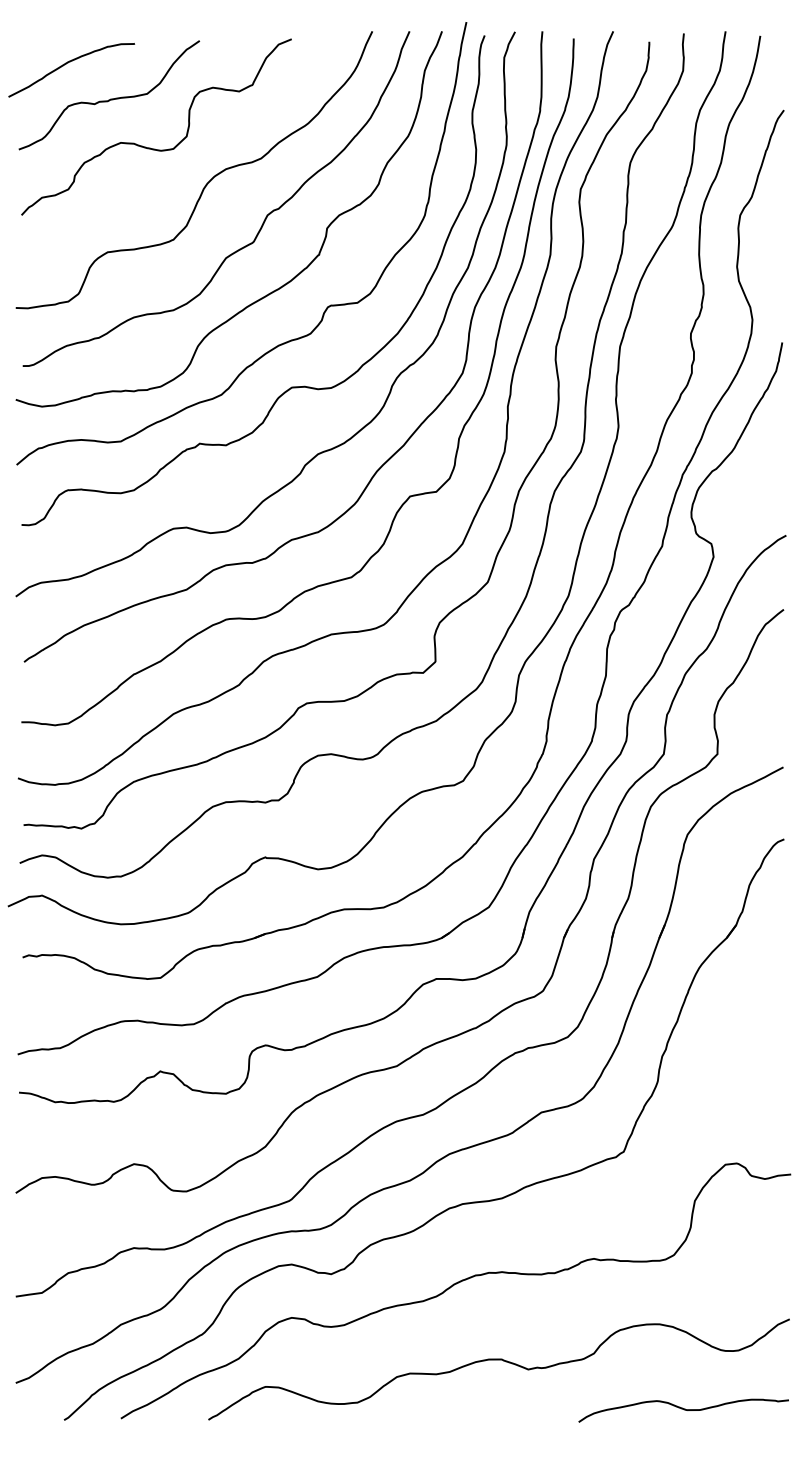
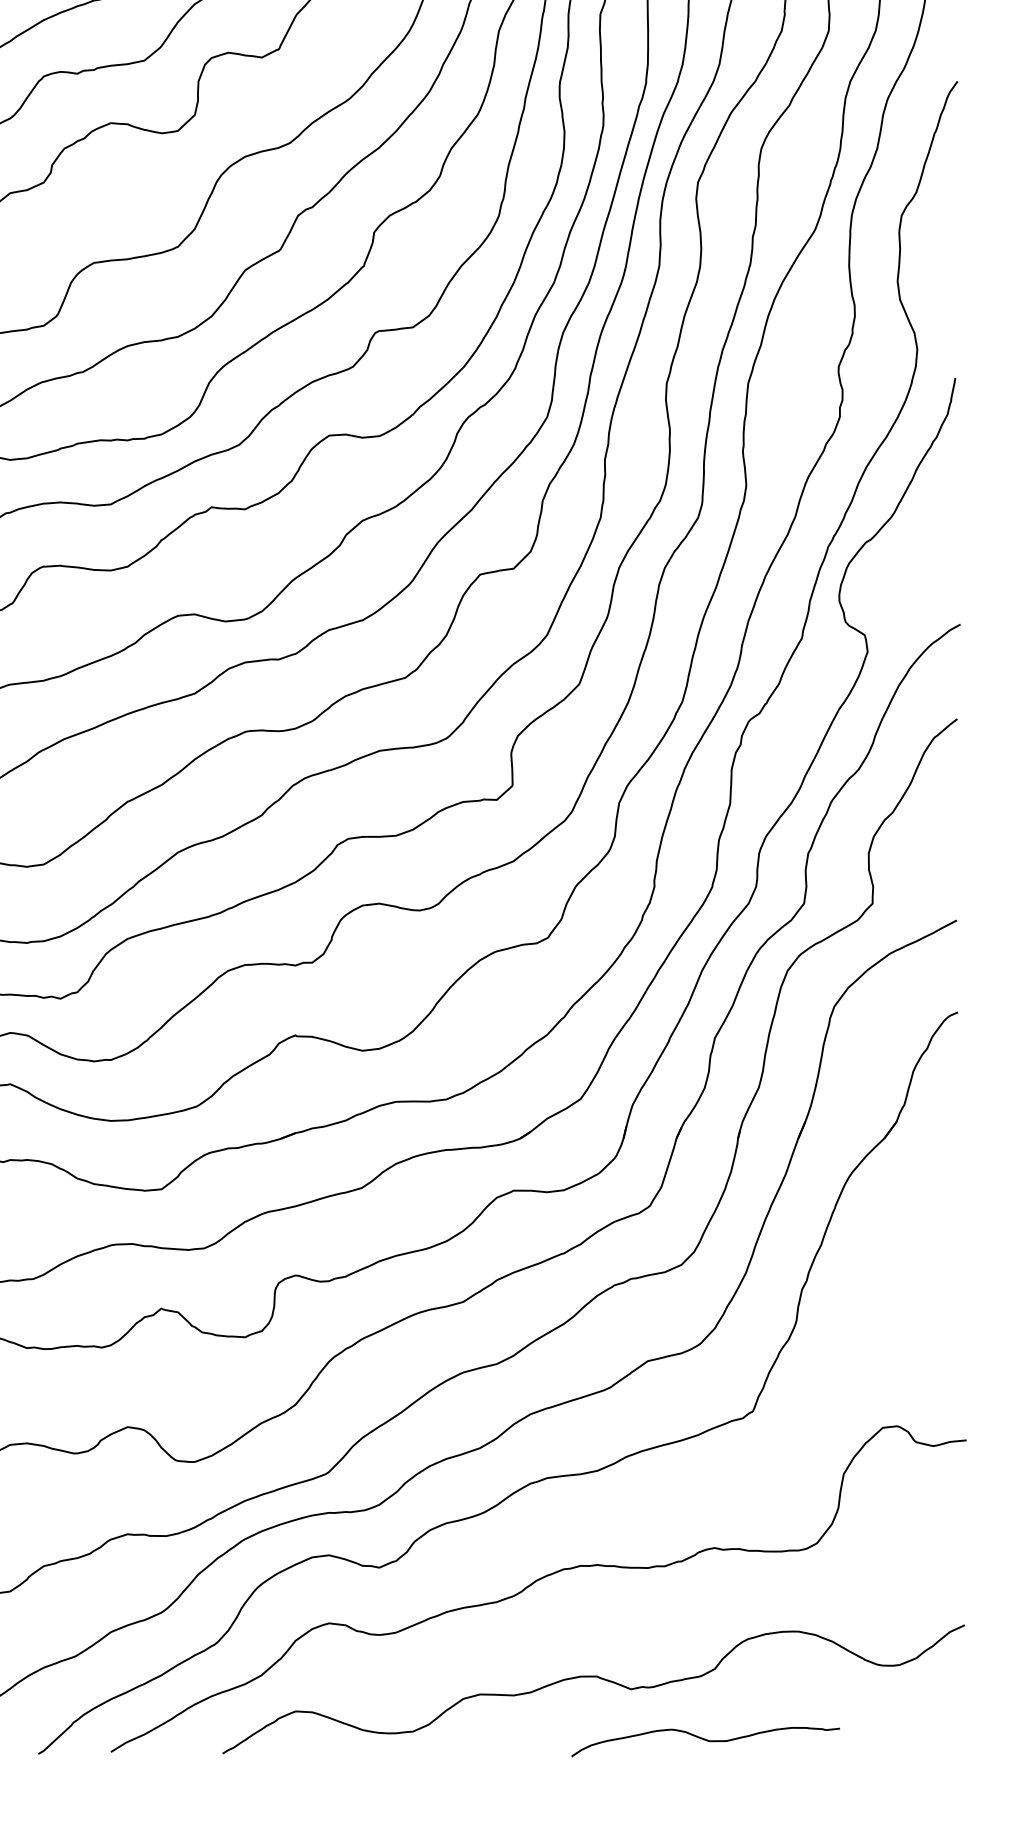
curve: (683, 1409) -> (705, 1740), moved

